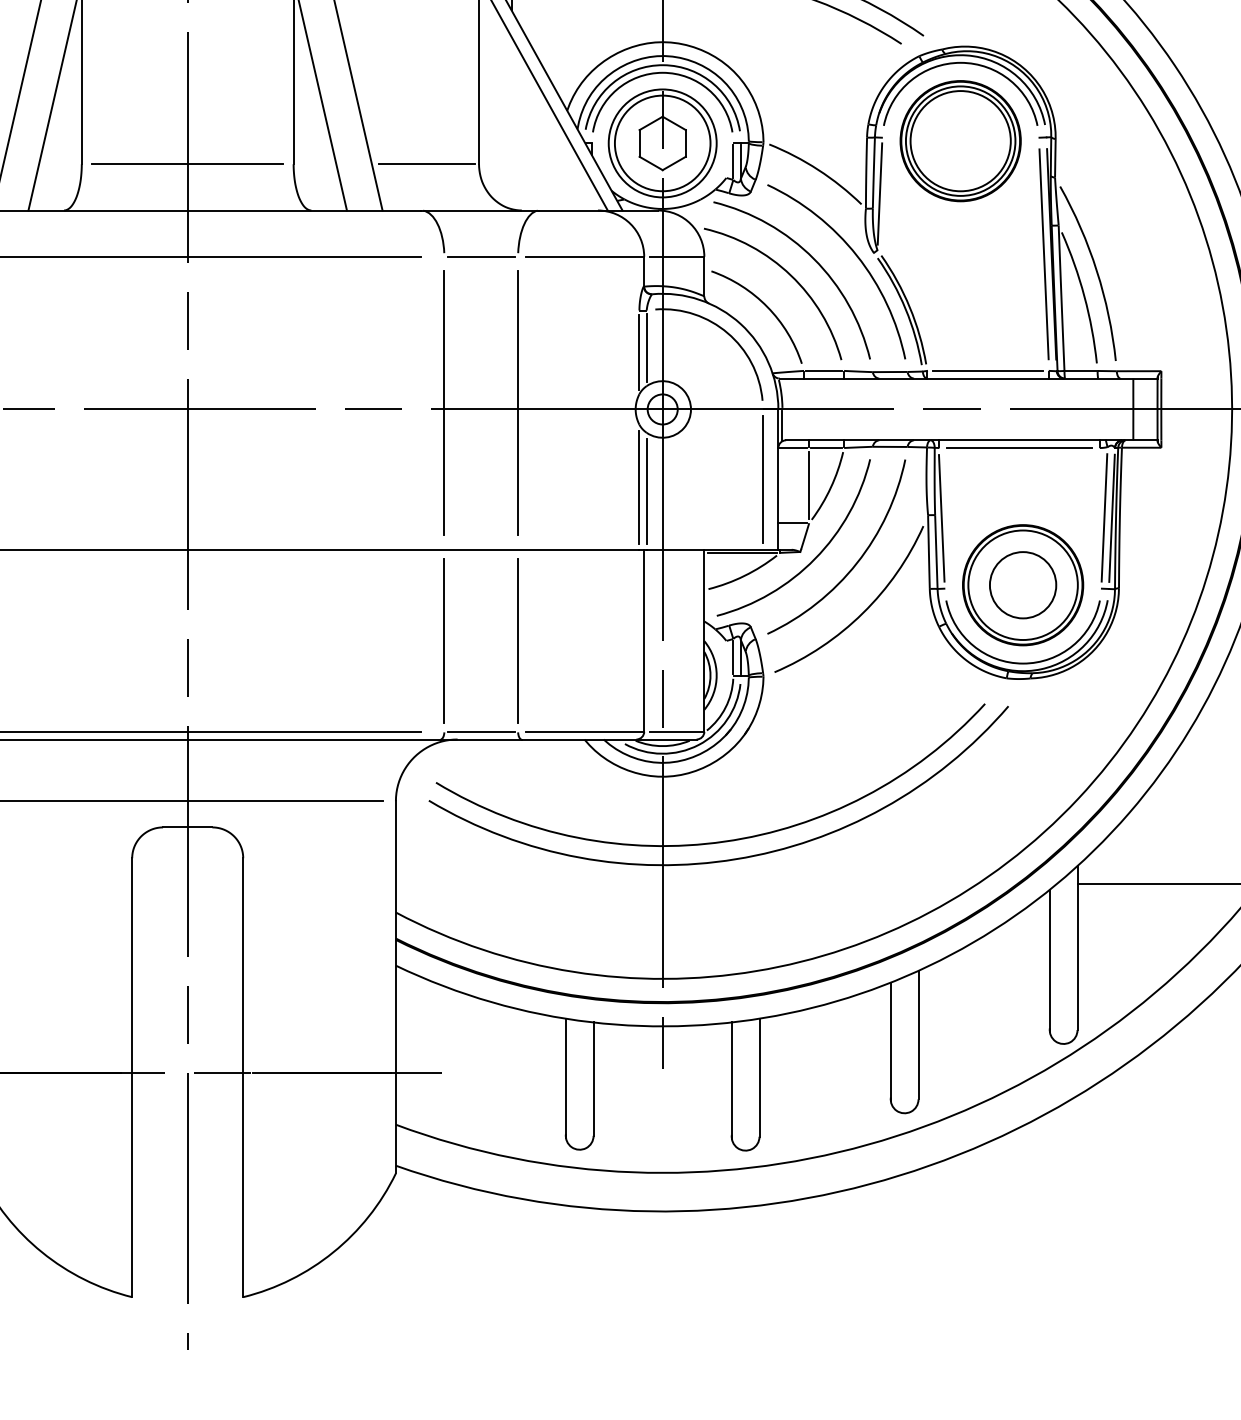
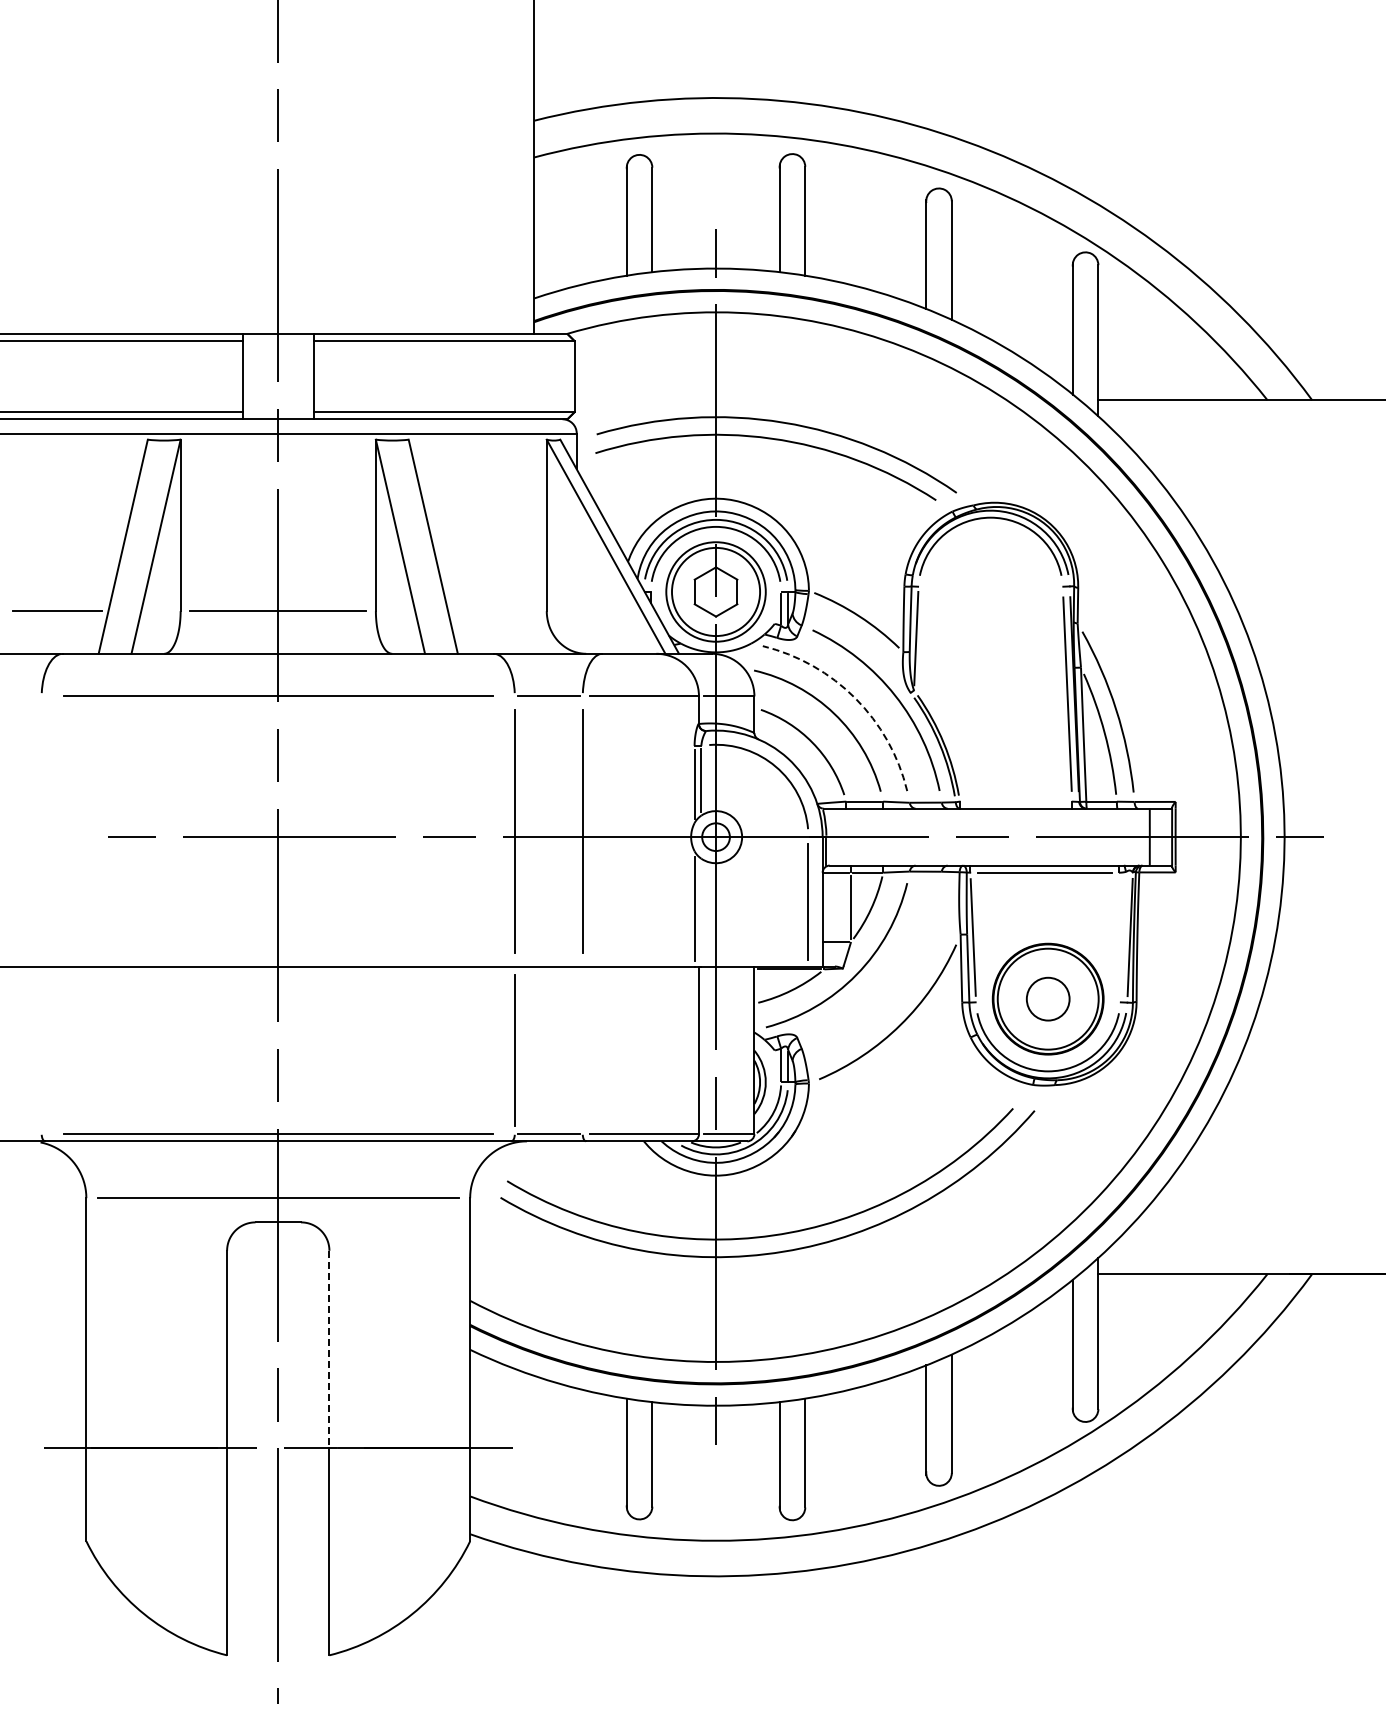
part: (960, 140) -> (990, 589), removed
line: (426, 164) -> (498, 611), removed
arc: (814, 259) -> (855, 698), solid -> dashed
line: (987, 370) -> (1015, 801), removed
line: (646, 491) -> (701, 912), removed
line: (1103, 517) -> (1122, 936), removed
arc: (856, 561) -> (894, 977), removed
circle: (1022, 584) -> (1047, 998), size x0.7
line: (517, 639) -> (582, 1049), removed
line: (243, 965) -> (329, 1349), solid -> dashed

